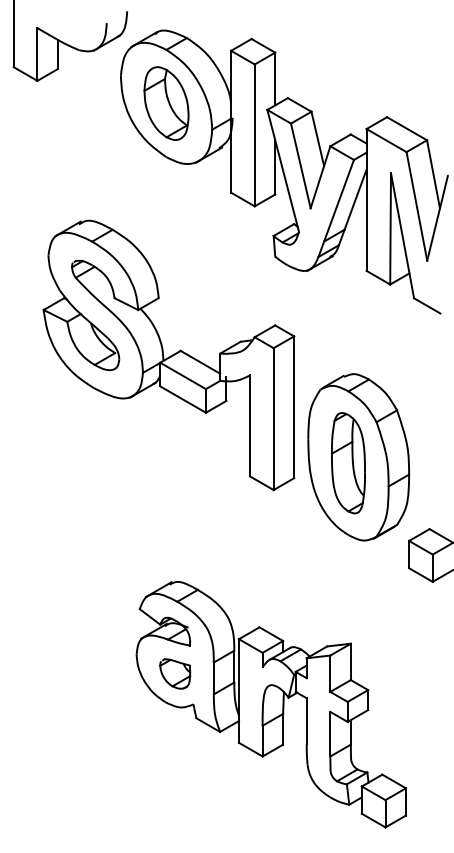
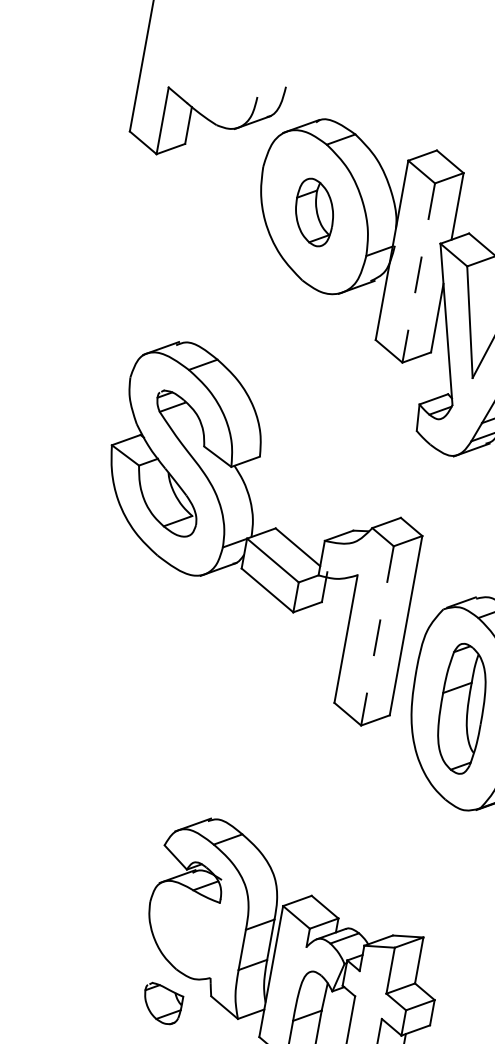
part: (166, 103) -> (314, 212), size x0.7
line: (254, 135) -> (418, 273), solid -> dashed
line: (273, 419) -> (377, 636), solid -> dashed
part: (175, 673) -> (162, 1003), moved

